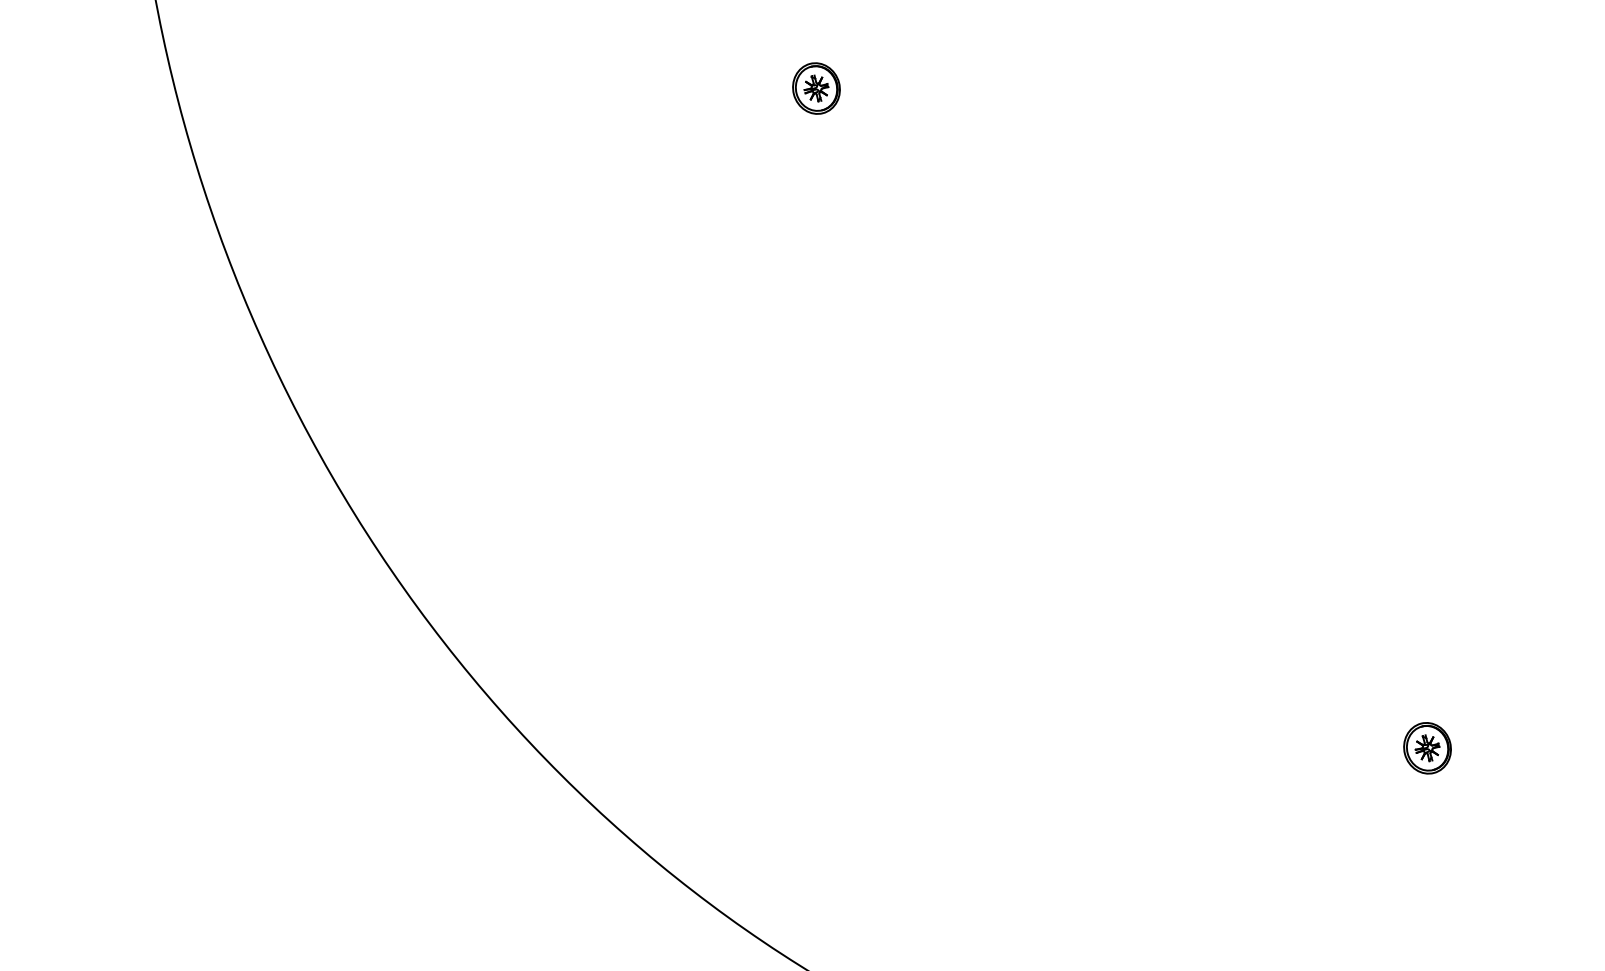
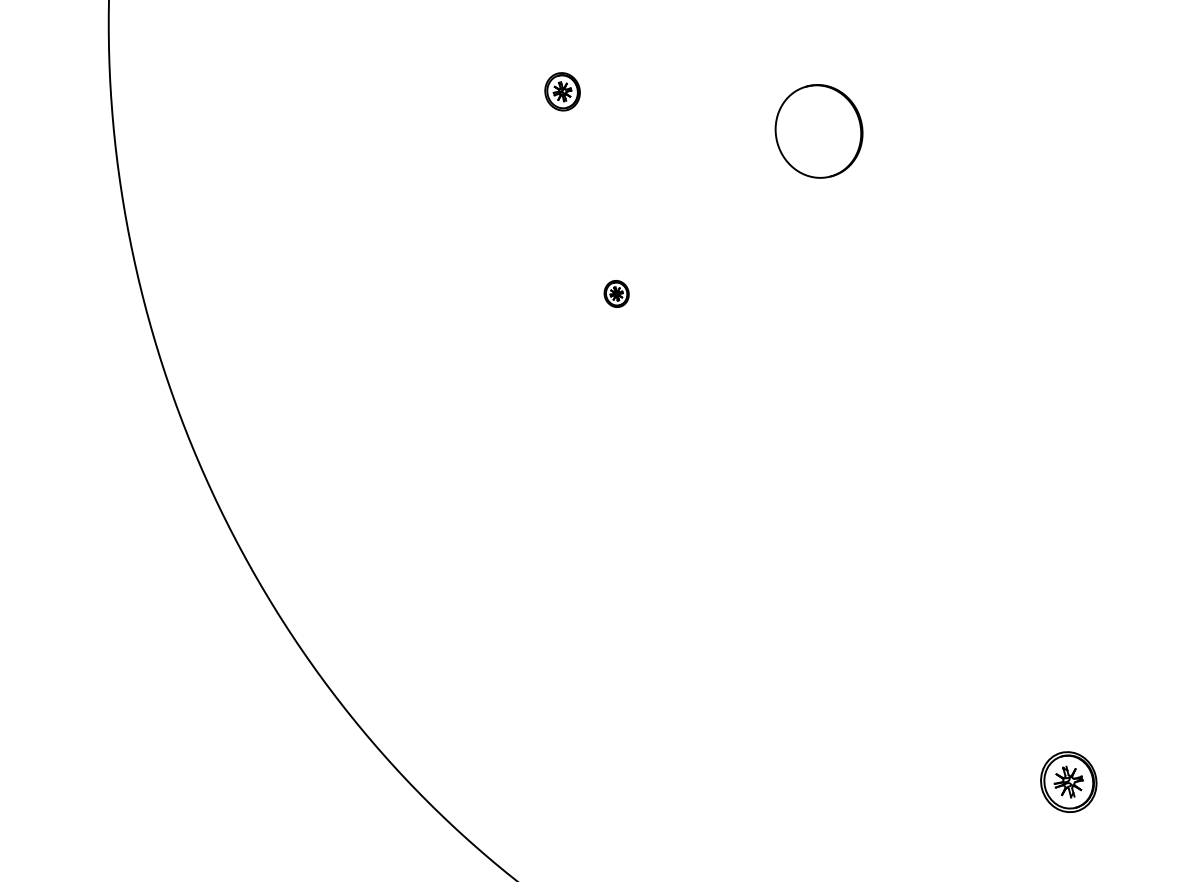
part: (816, 87) -> (616, 293), size x0.7
part: (1427, 747) -> (1068, 781), size x1.6

